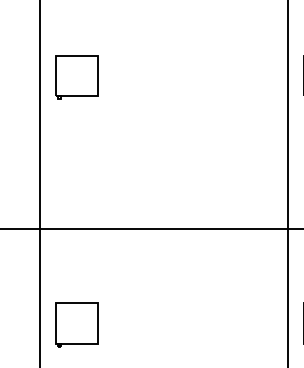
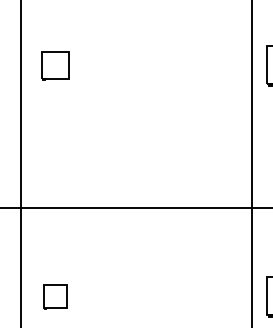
part: (76, 77) -> (54, 66), size x0.7
part: (76, 324) -> (54, 296), size x0.6

